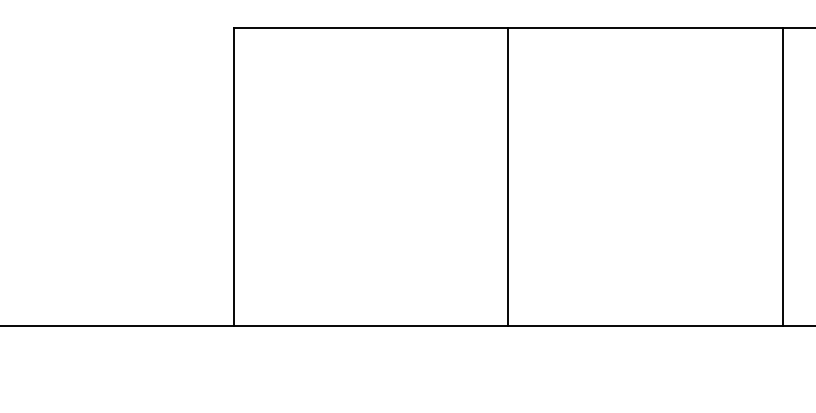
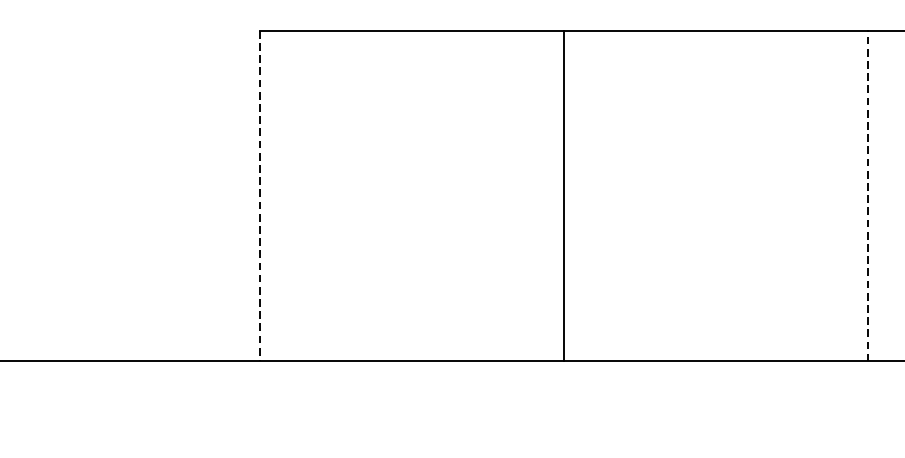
line: (782, 176) -> (867, 195), solid -> dashed
line: (234, 177) -> (260, 196), solid -> dashed

